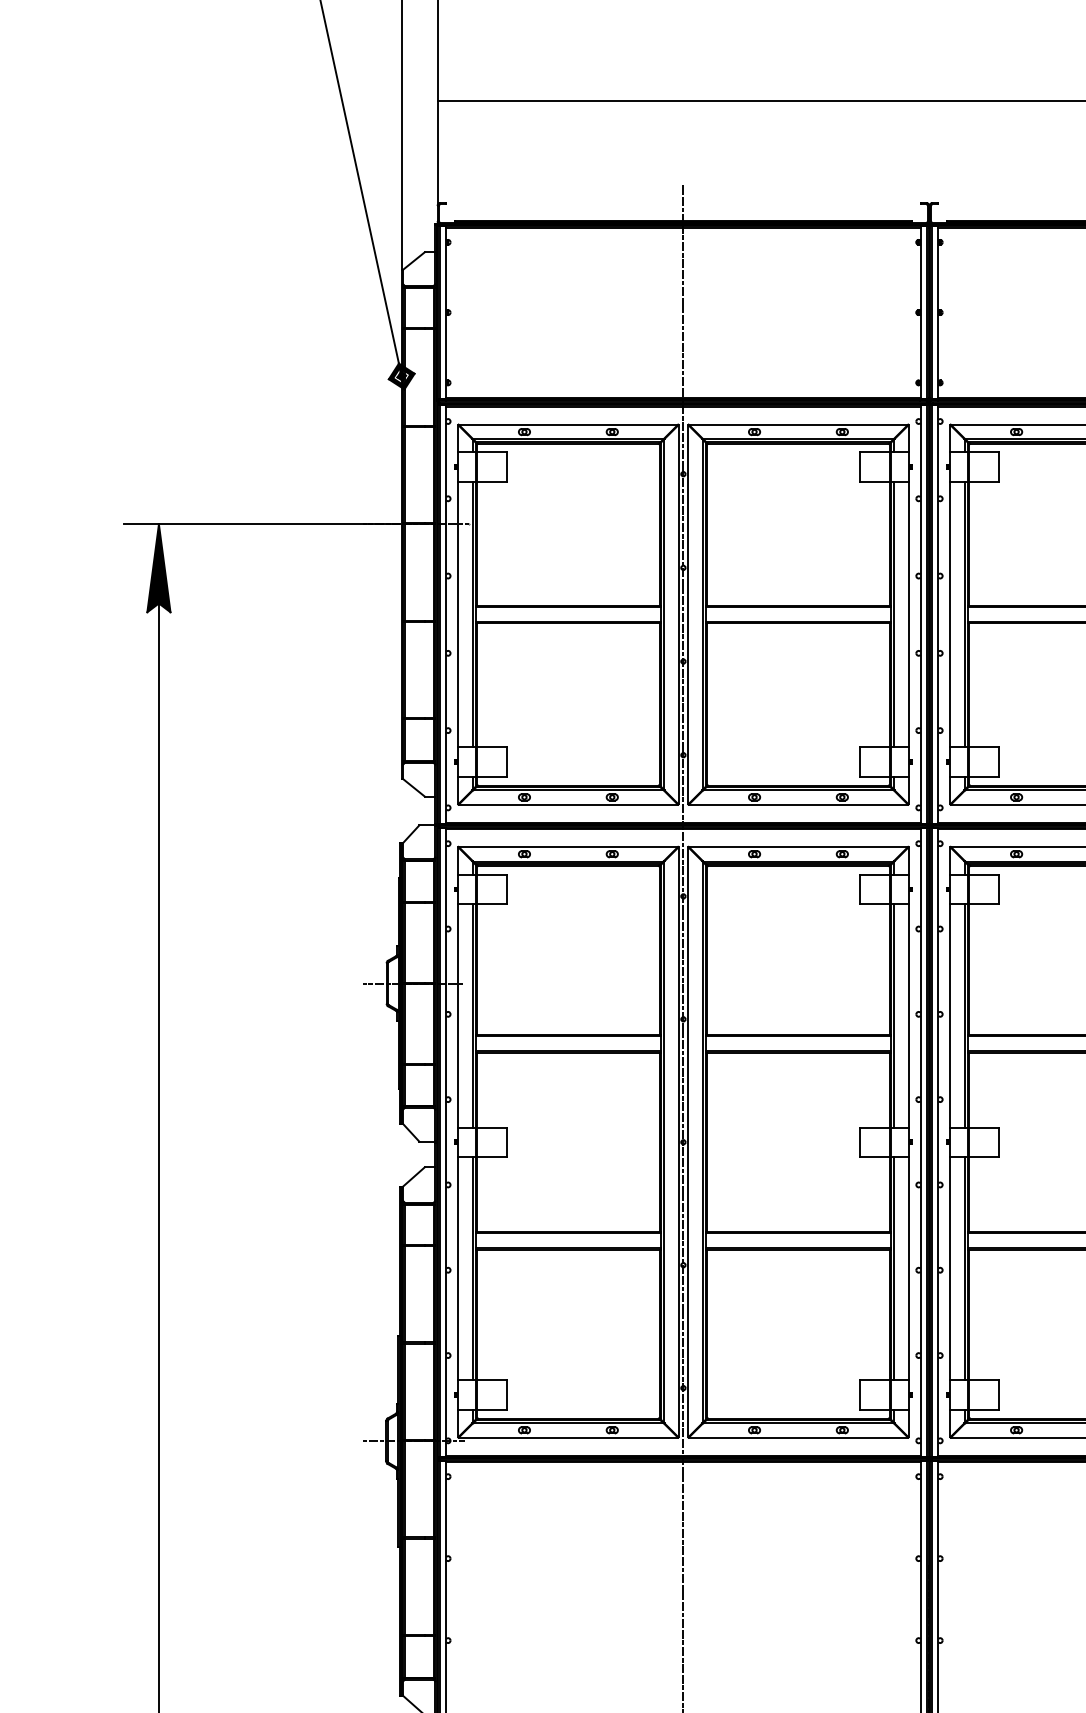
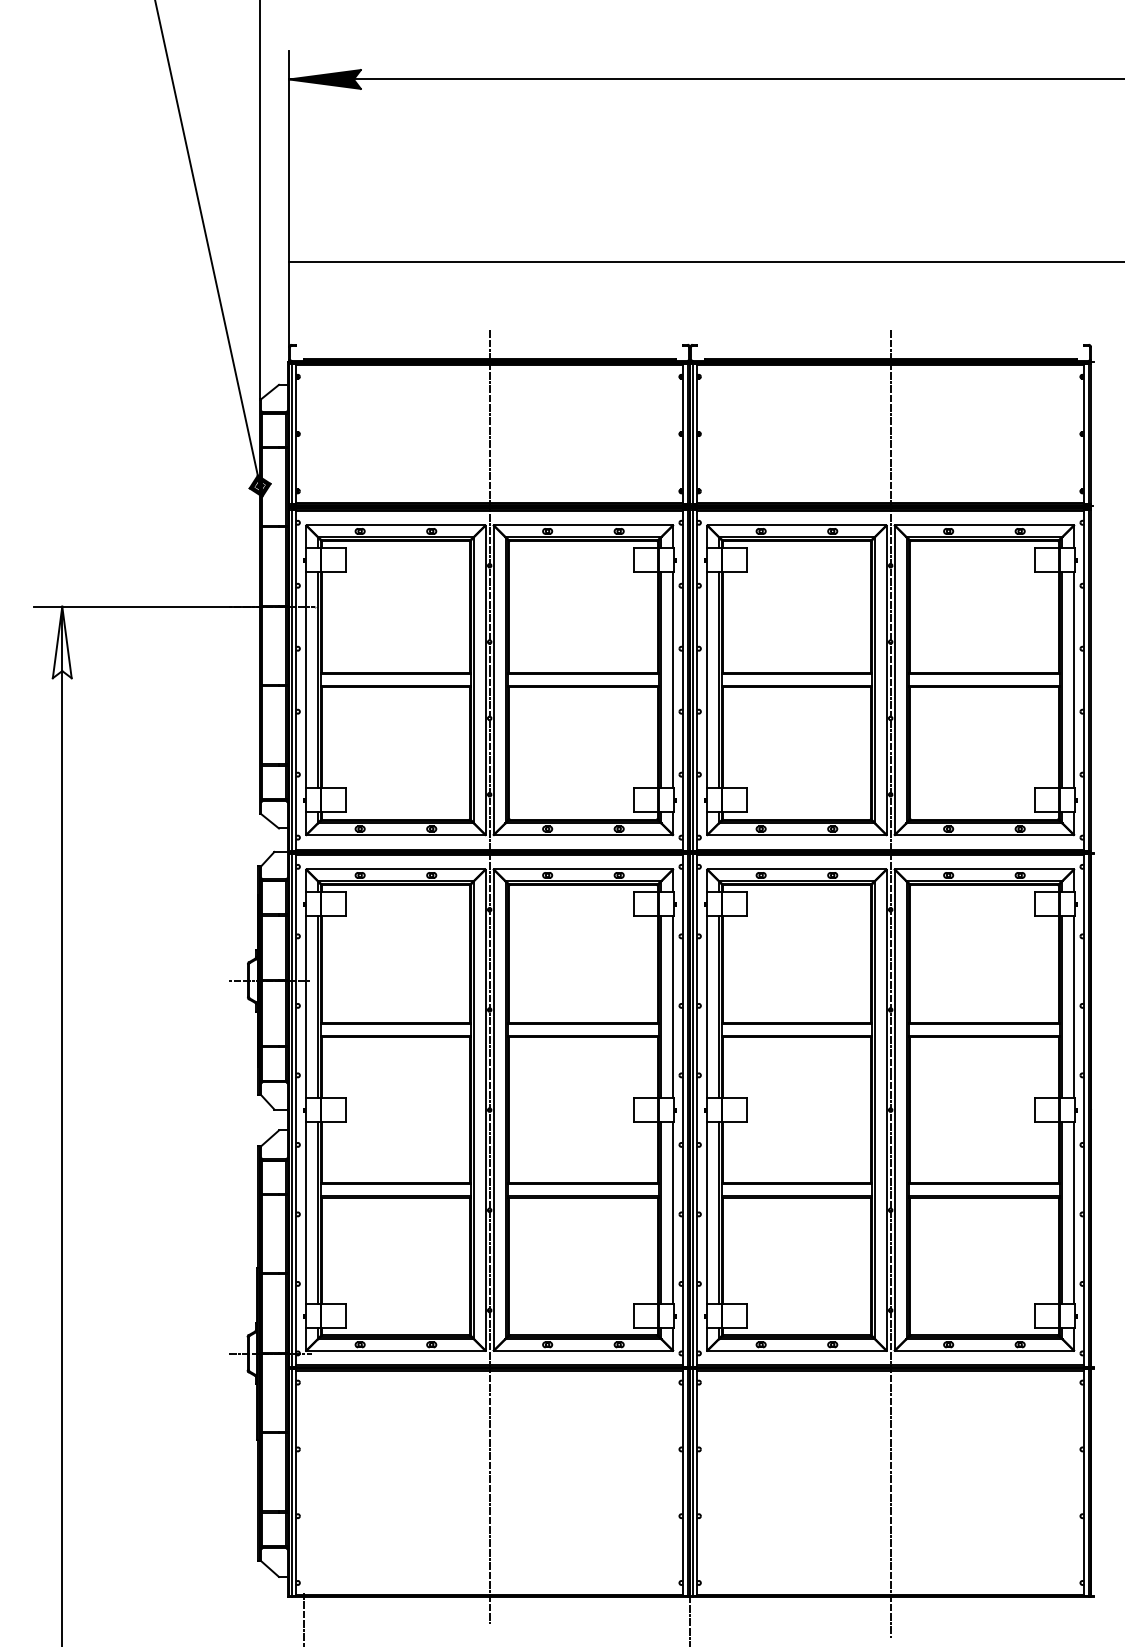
fill: (157, 568) -> (61, 642), removed

